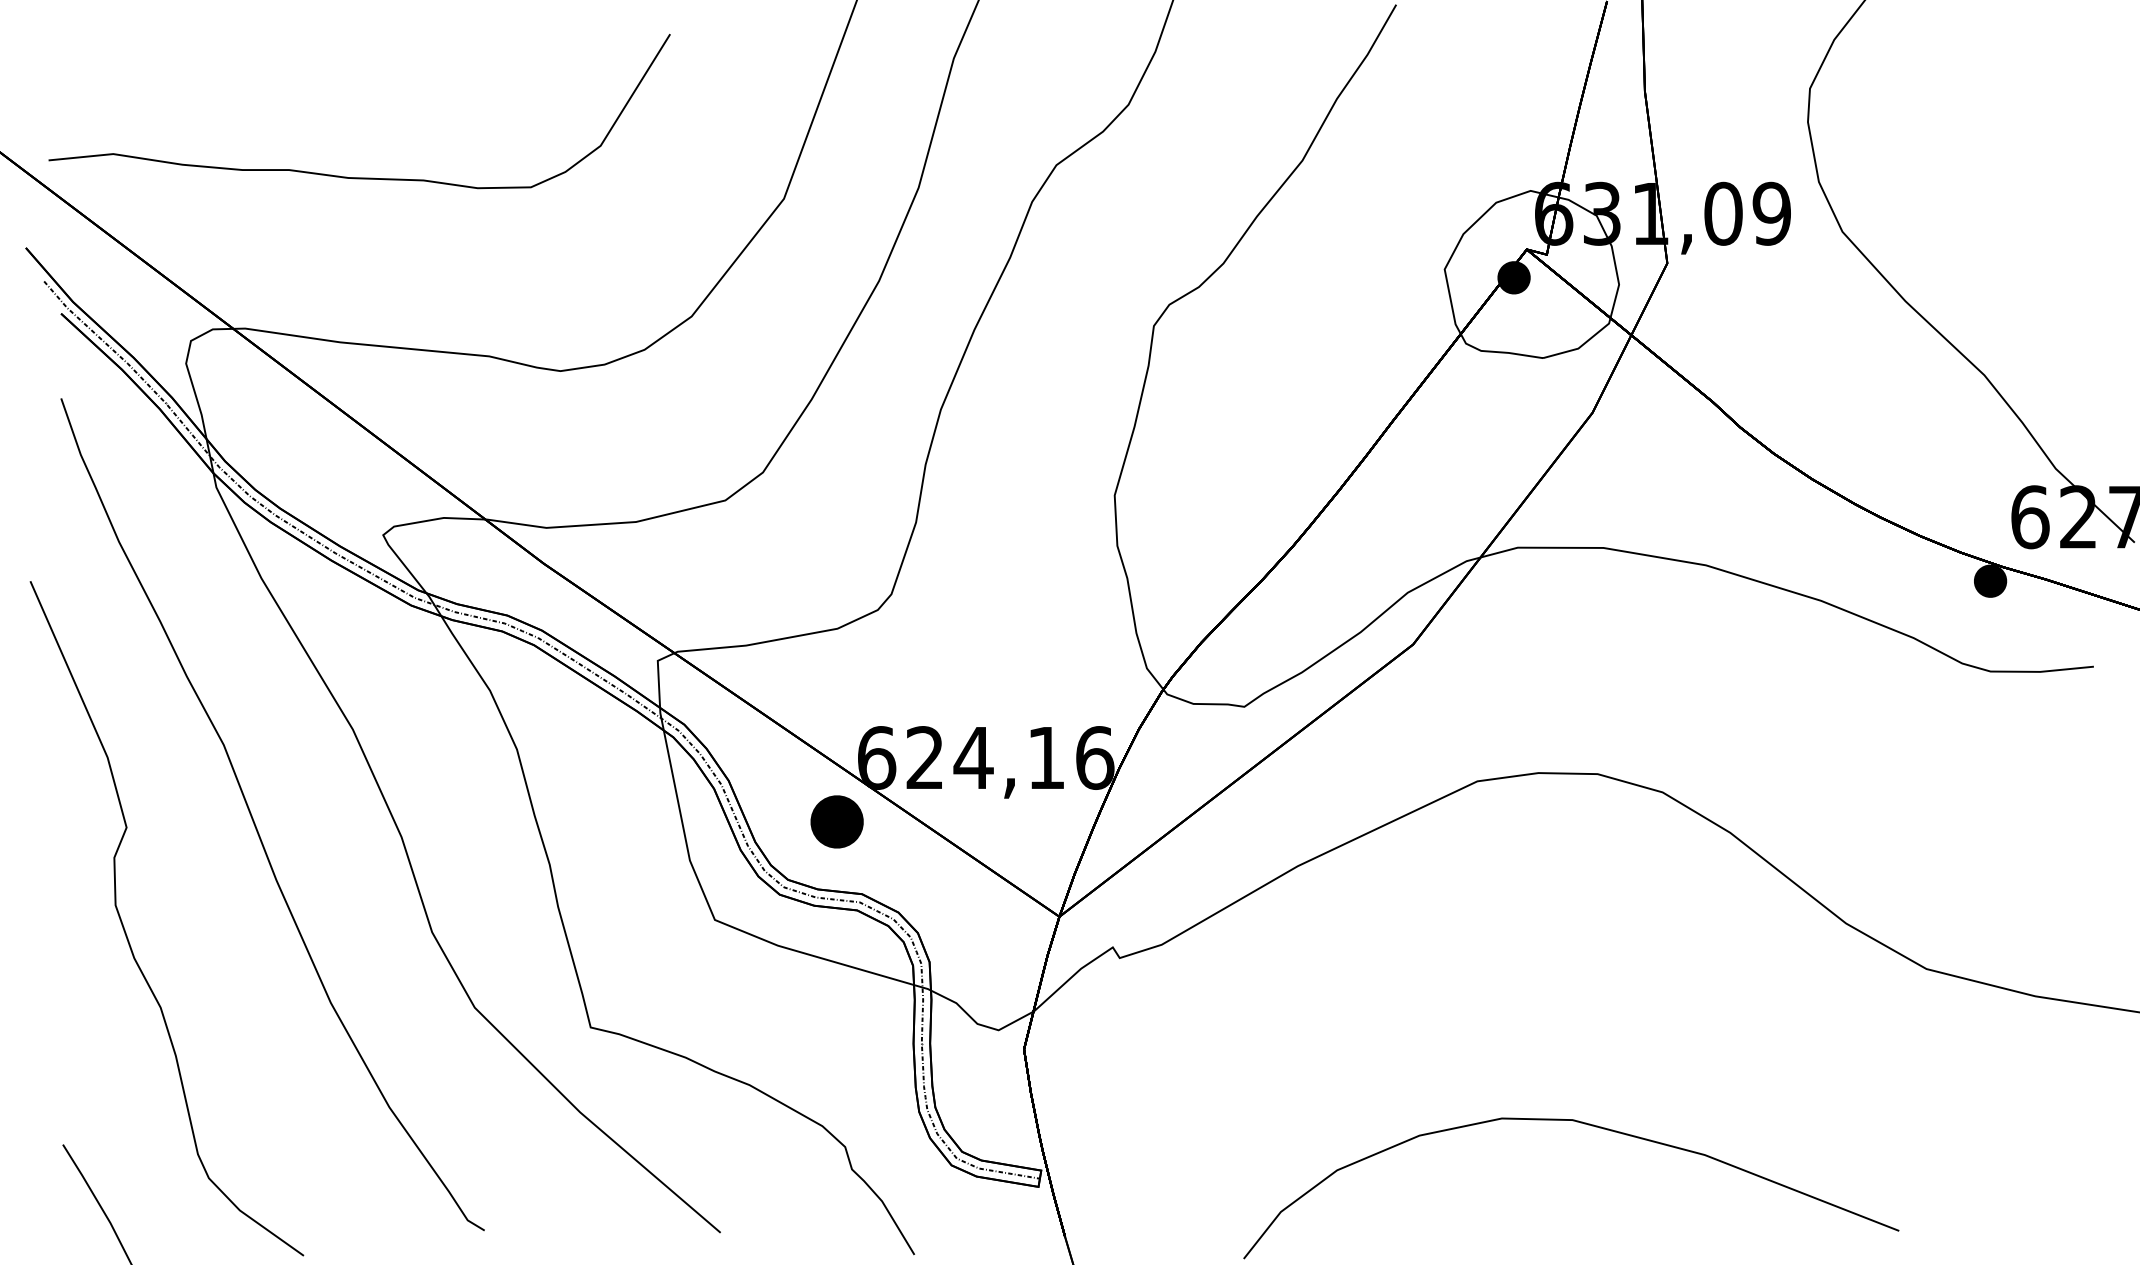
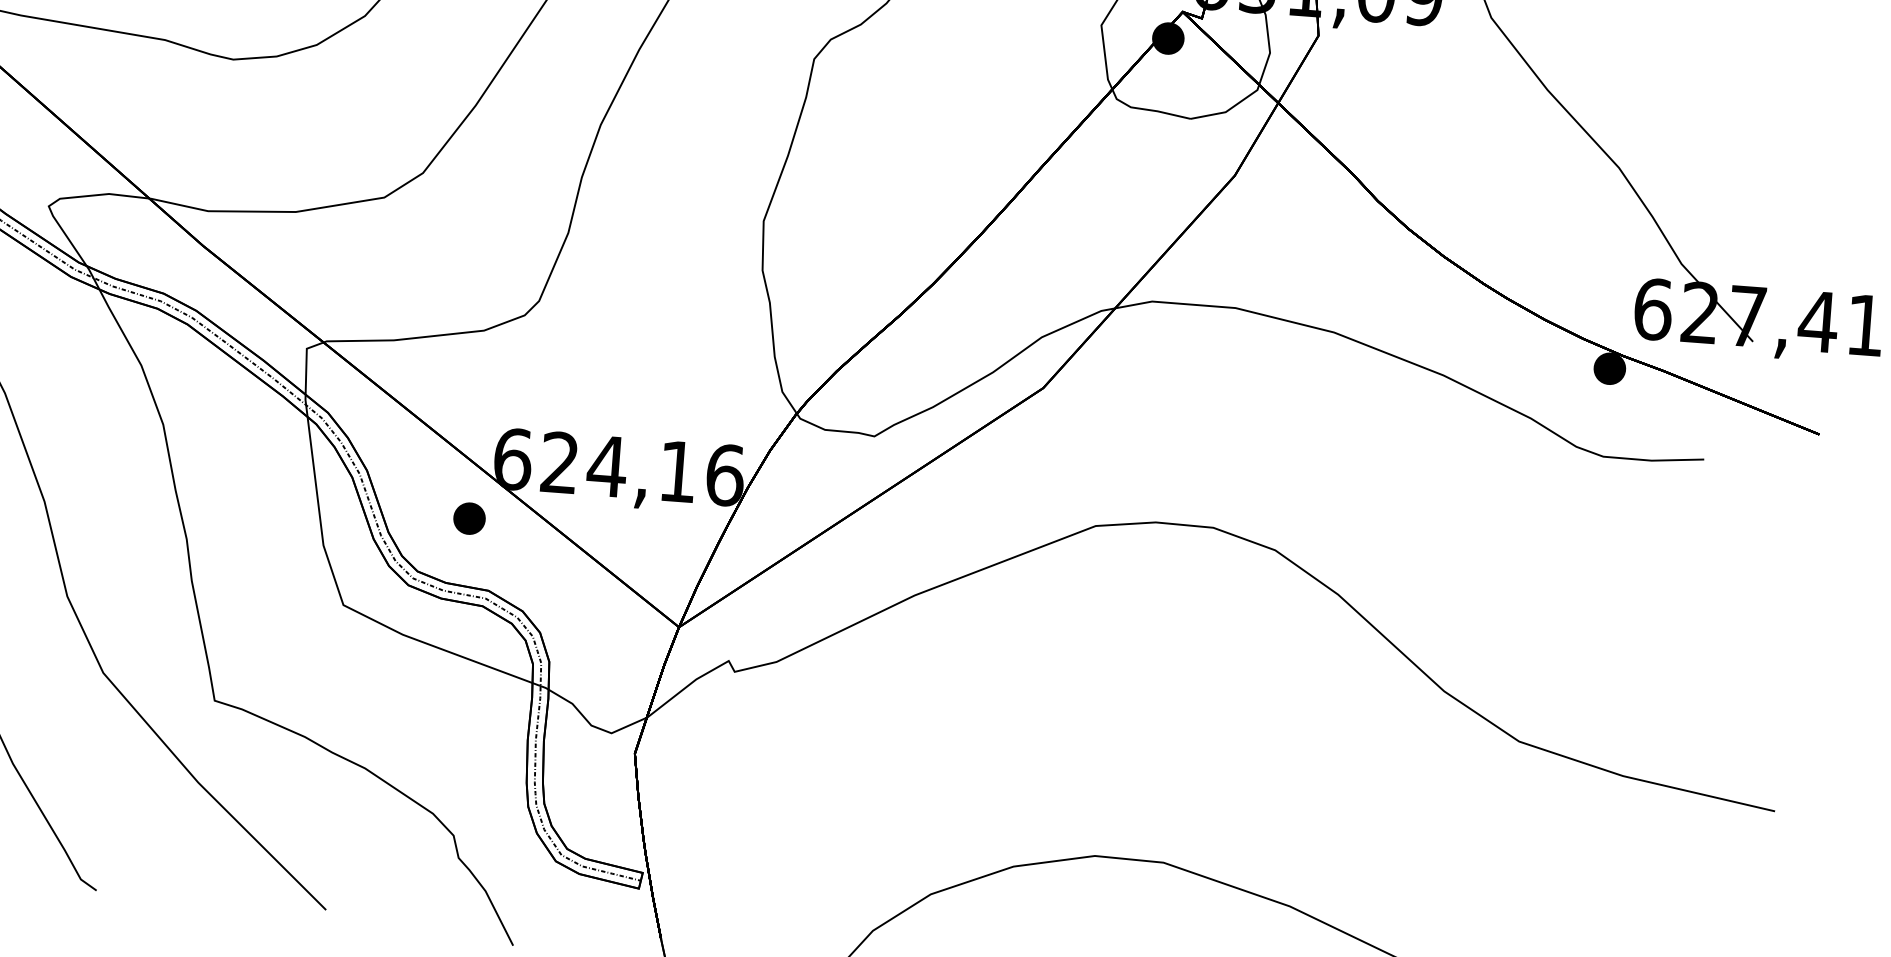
part: (836, 821) -> (469, 518), size x0.62

